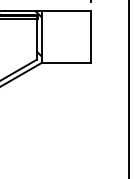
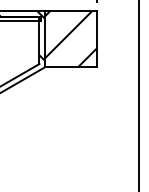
hatch: (66, 36) -> (71, 39), added

